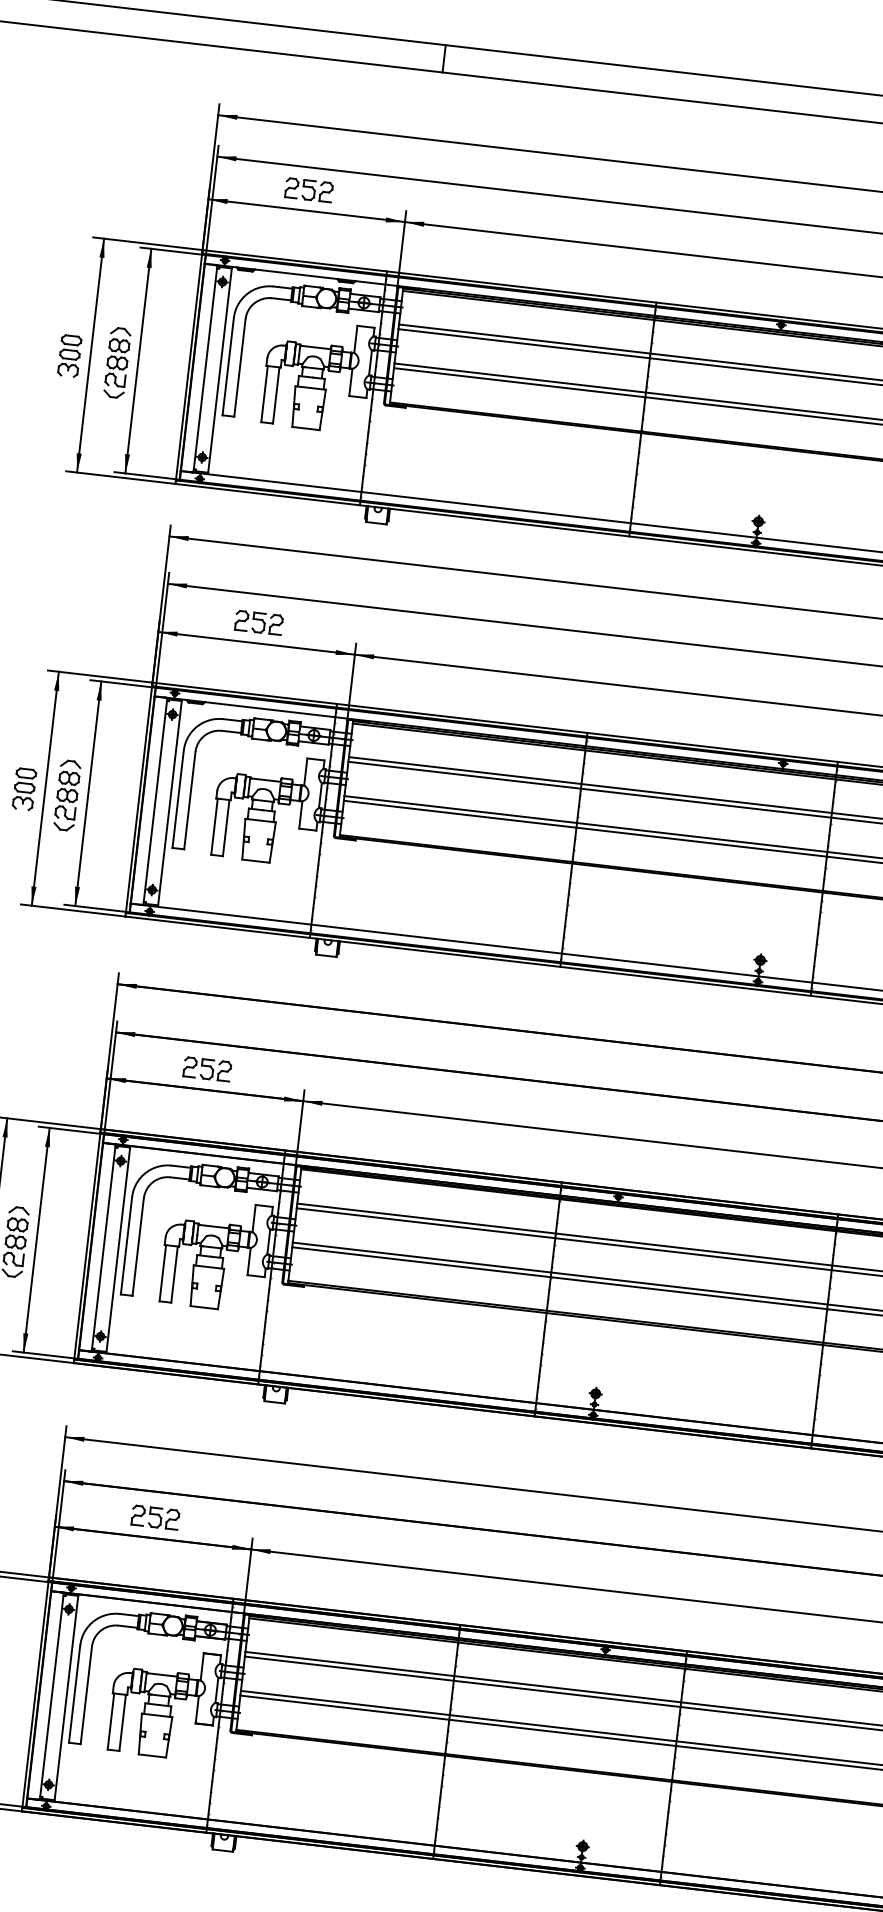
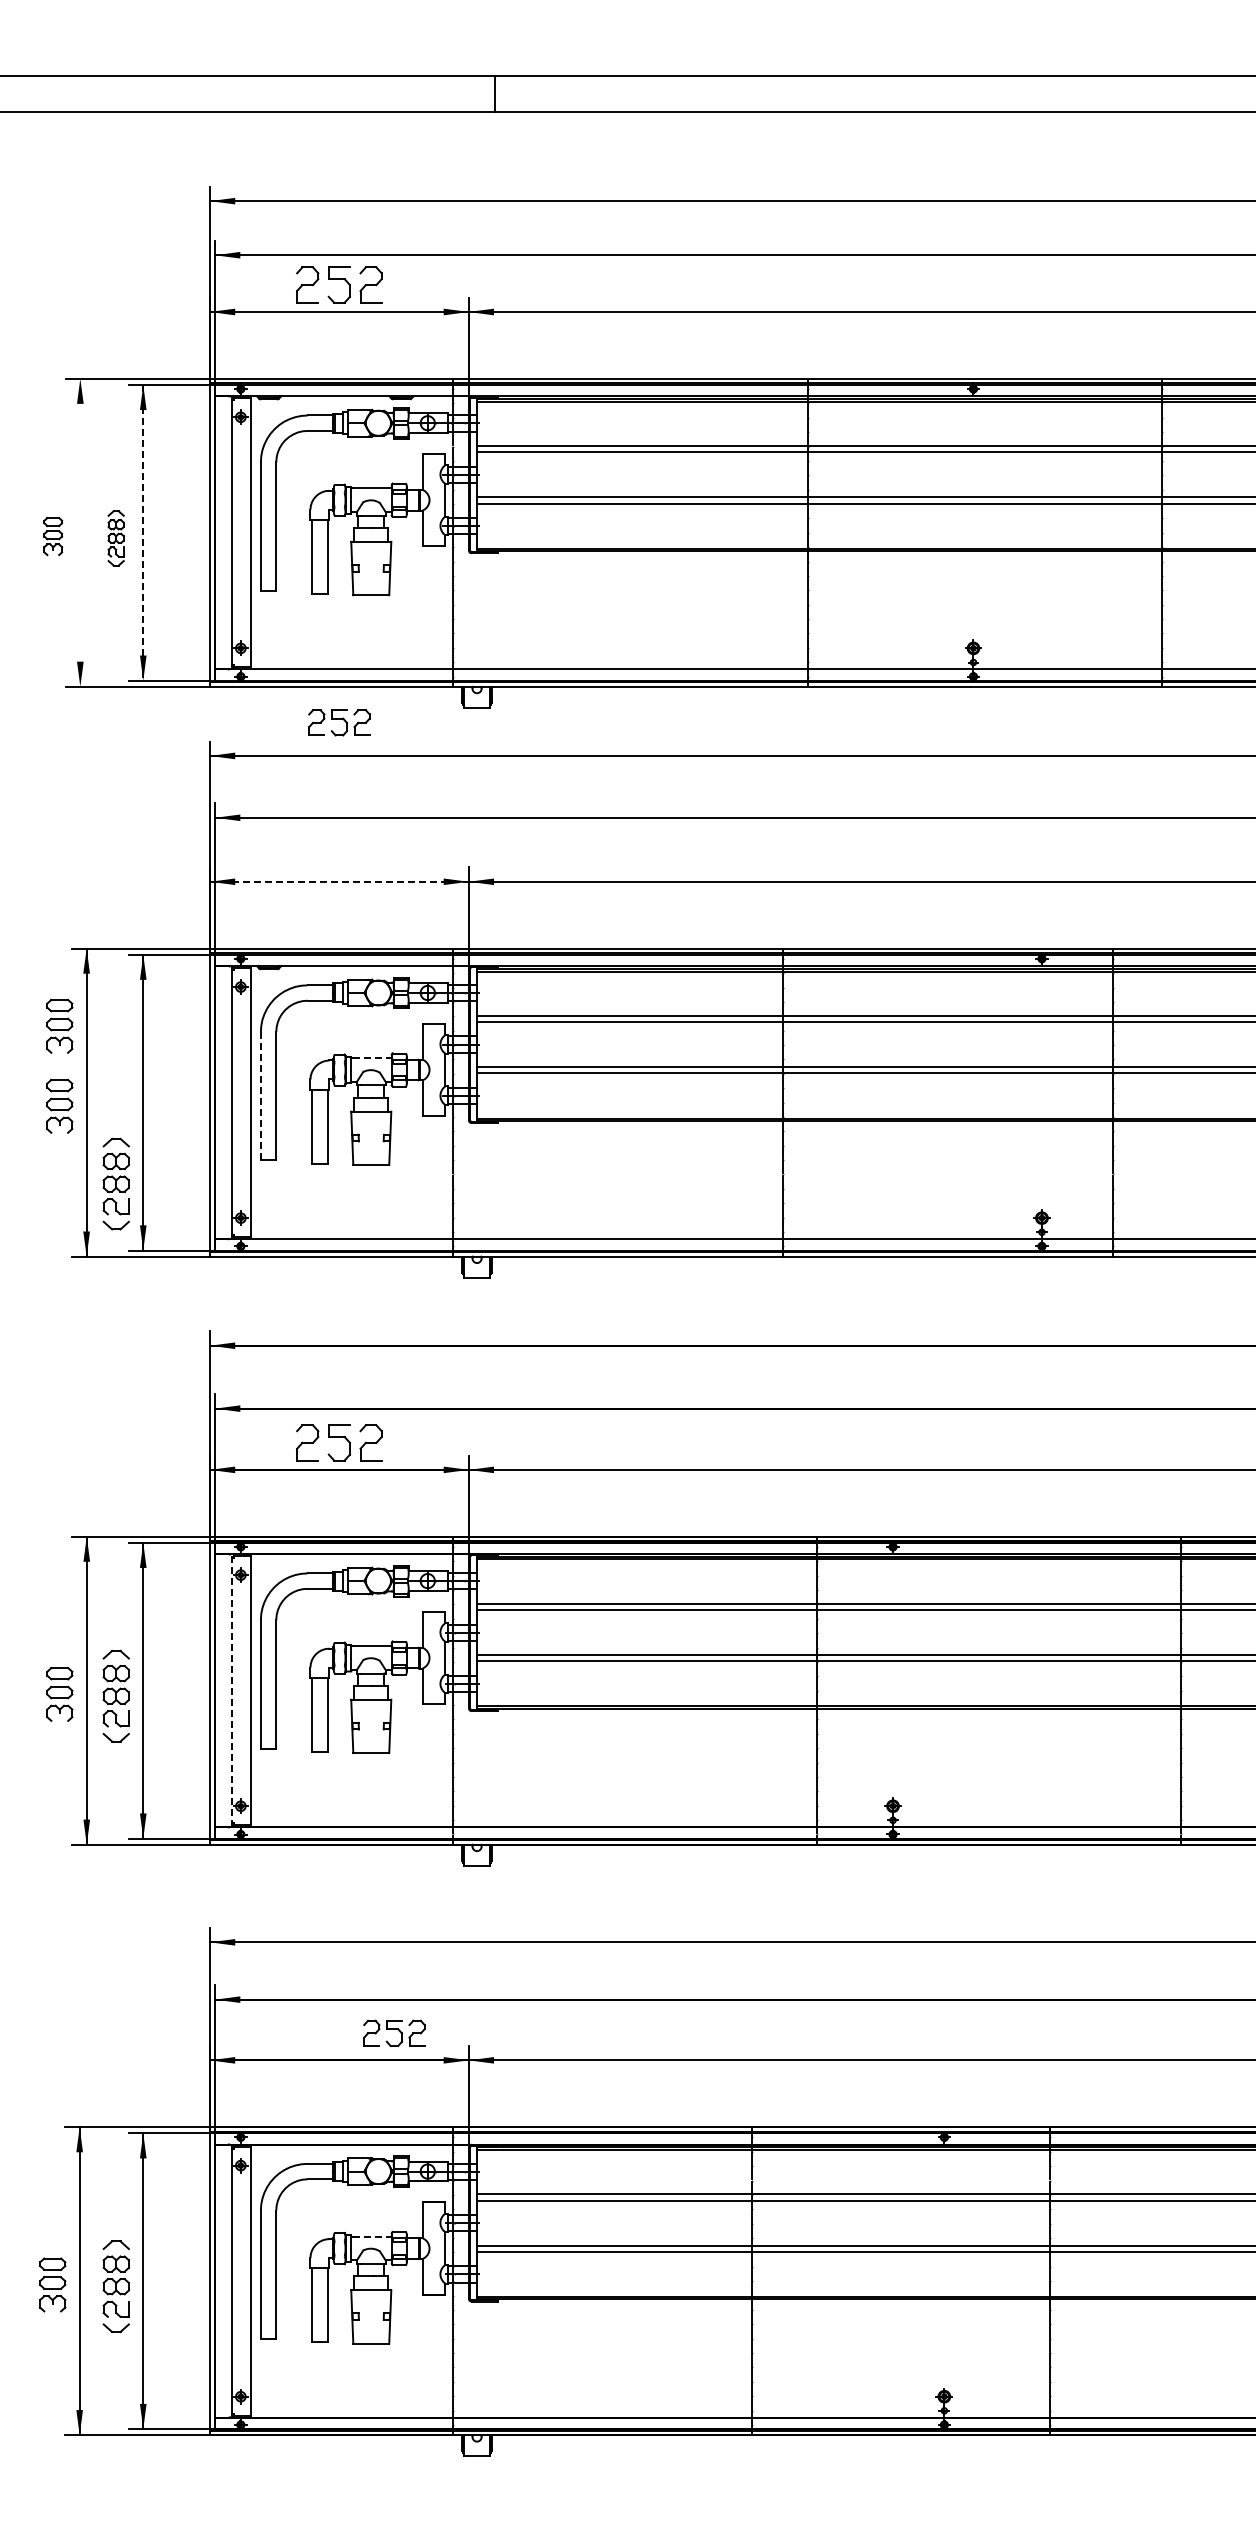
part: (309, 189) -> (339, 284), size x1.4
part: (69, 355) -> (52, 536), size x0.7
line: (90, 355) -> (80, 532), removed
line: (138, 360) -> (143, 532), solid -> dashed
part: (116, 363) -> (115, 538), size x0.6
part: (259, 622) -> (339, 722), moved
line: (256, 643) -> (339, 881), solid -> dashed
part: (31, 727) -> (59, 1025), added
line: (266, 780) -> (373, 1058), solid -> dashed
part: (66, 795) -> (115, 1183), moved
line: (177, 799) -> (260, 1096), solid -> dashed
part: (207, 1069) -> (339, 1442), size x1.4
line: (103, 1247) -> (231, 1690), solid -> dashed
part: (155, 1516) -> (394, 2032), moved
line: (163, 1674) -> (373, 2236), solid -> dashed

